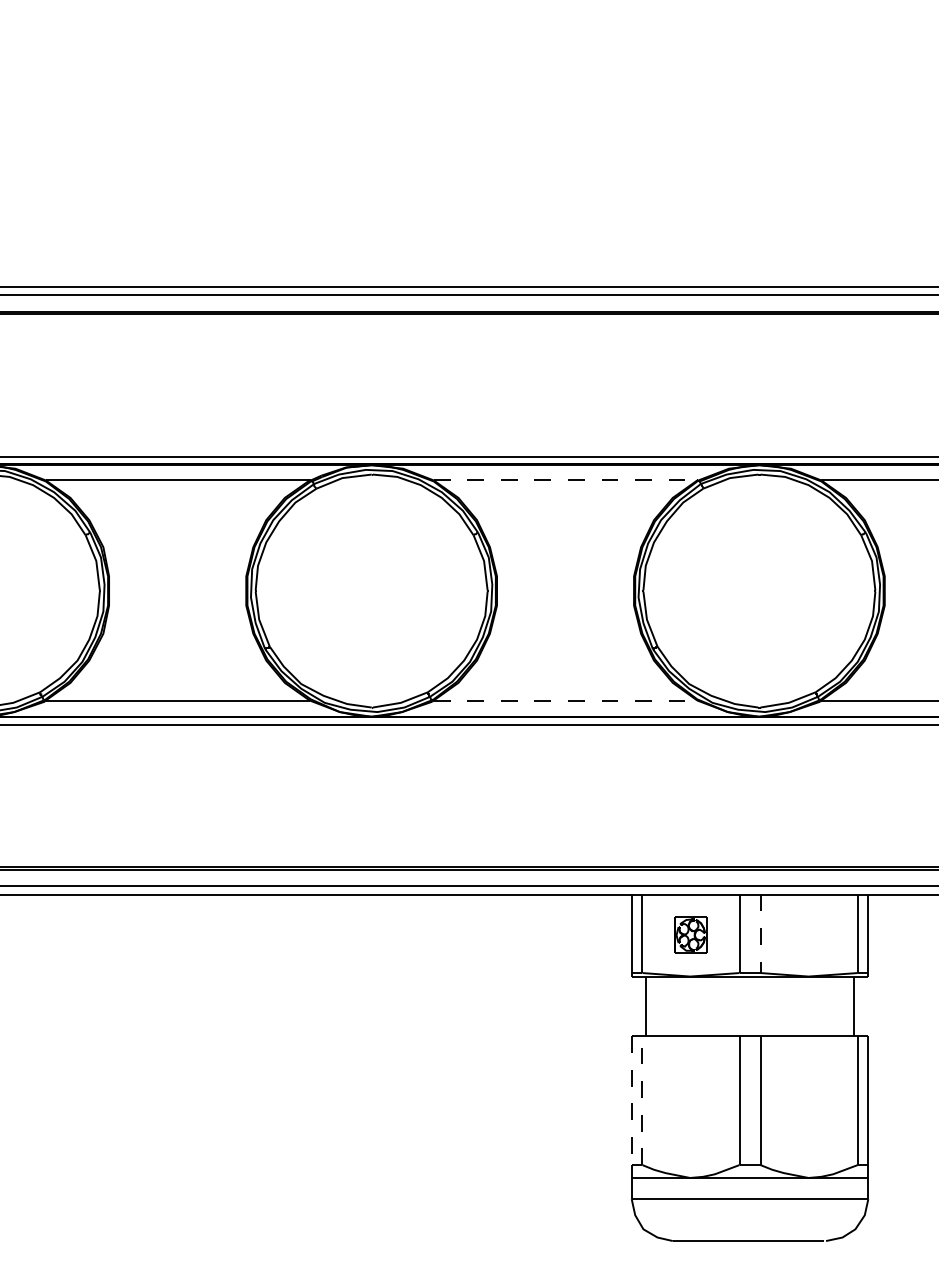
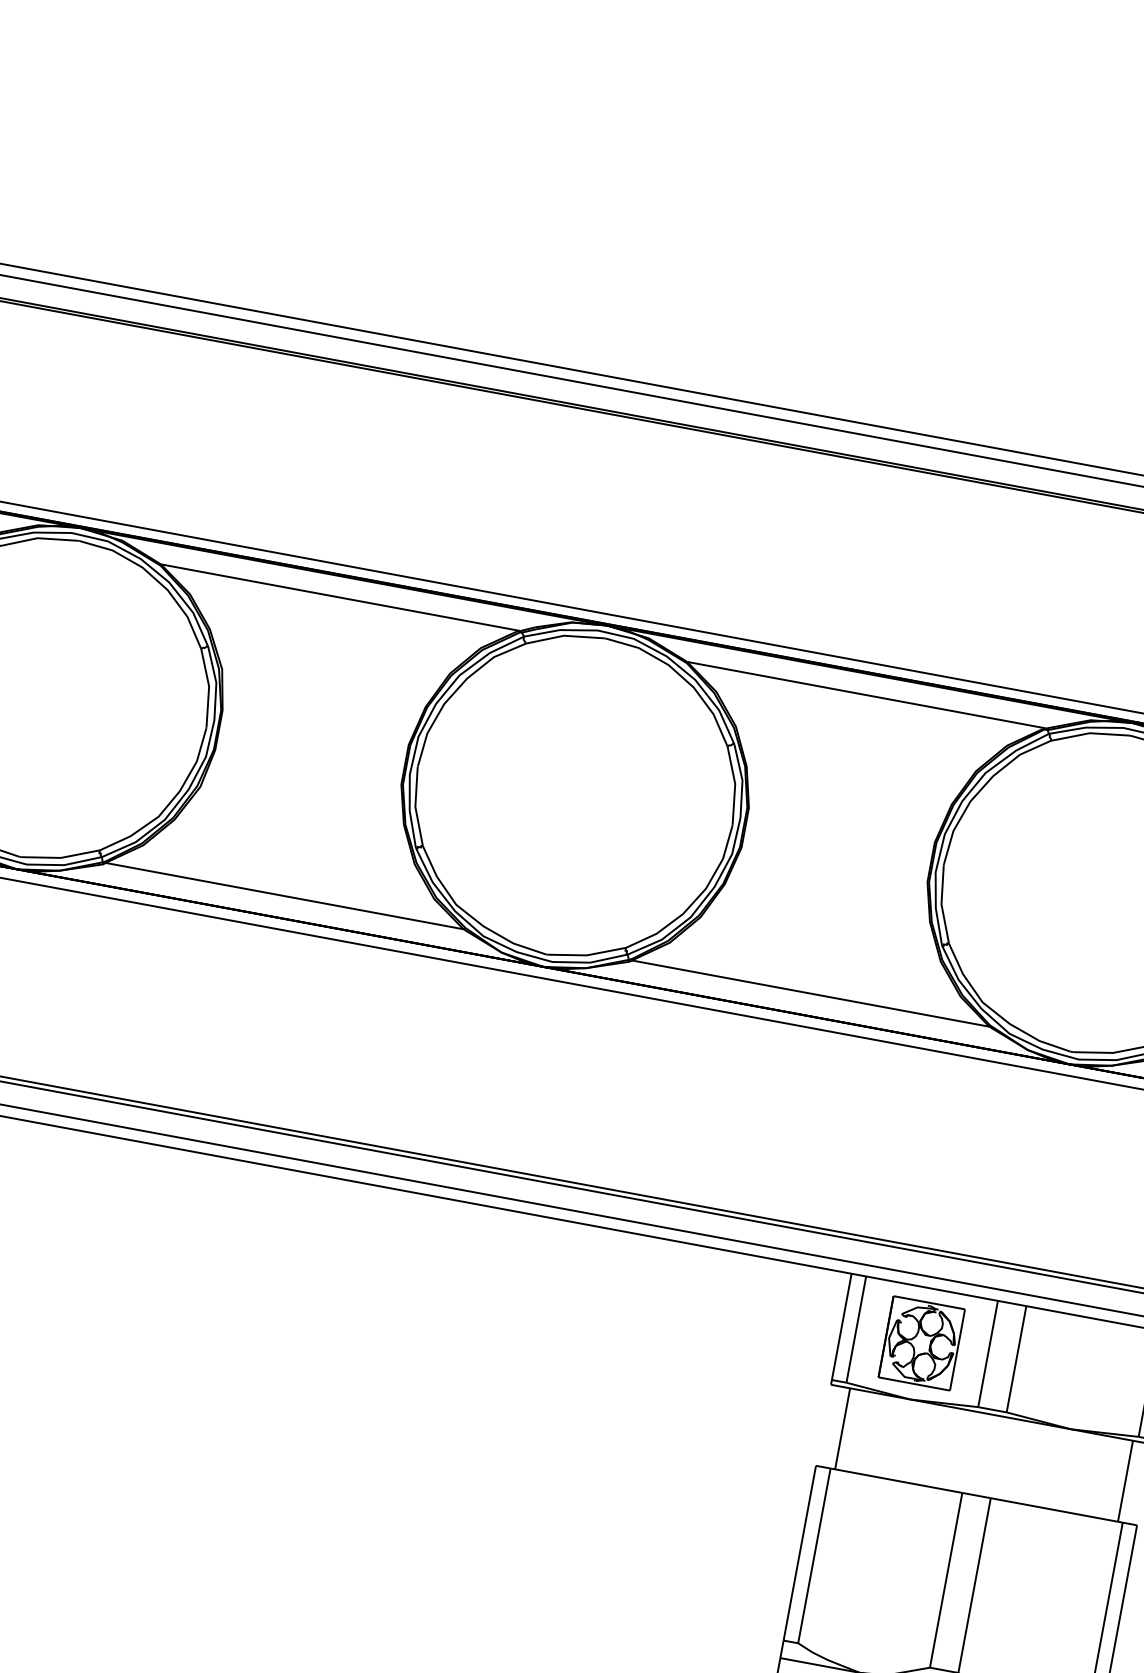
line: (565, 480) -> (865, 695), dashed -> solid
line: (565, 700) -> (810, 993), dashed -> solid
part: (690, 934) -> (921, 1342), size x1.67
line: (760, 934) -> (1016, 1360), dashed -> solid
line: (642, 1100) -> (814, 1555), dashed -> solid
line: (631, 1101) -> (799, 1554), dashed -> solid

